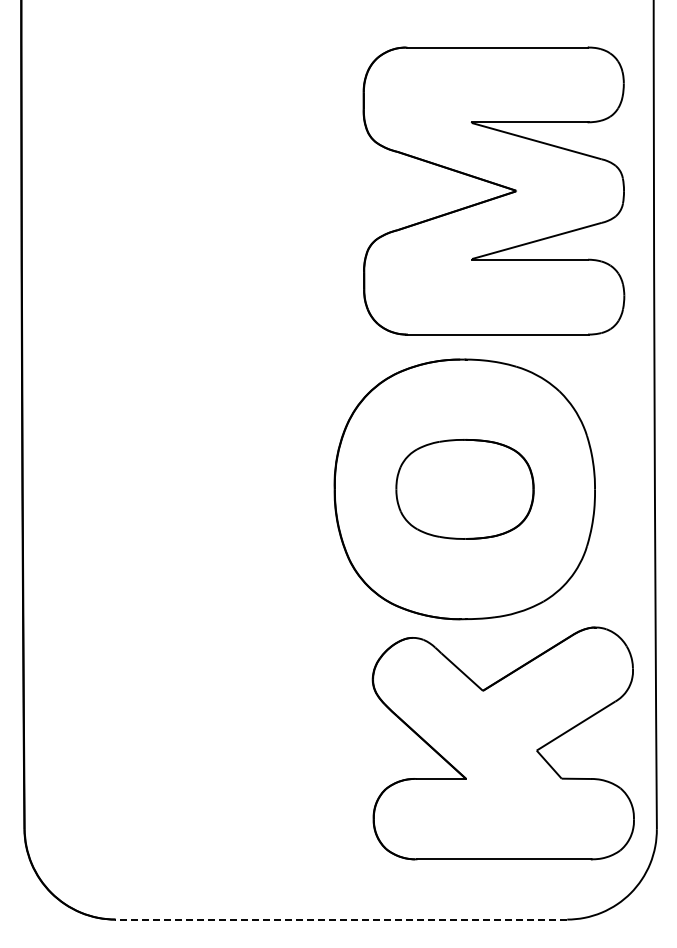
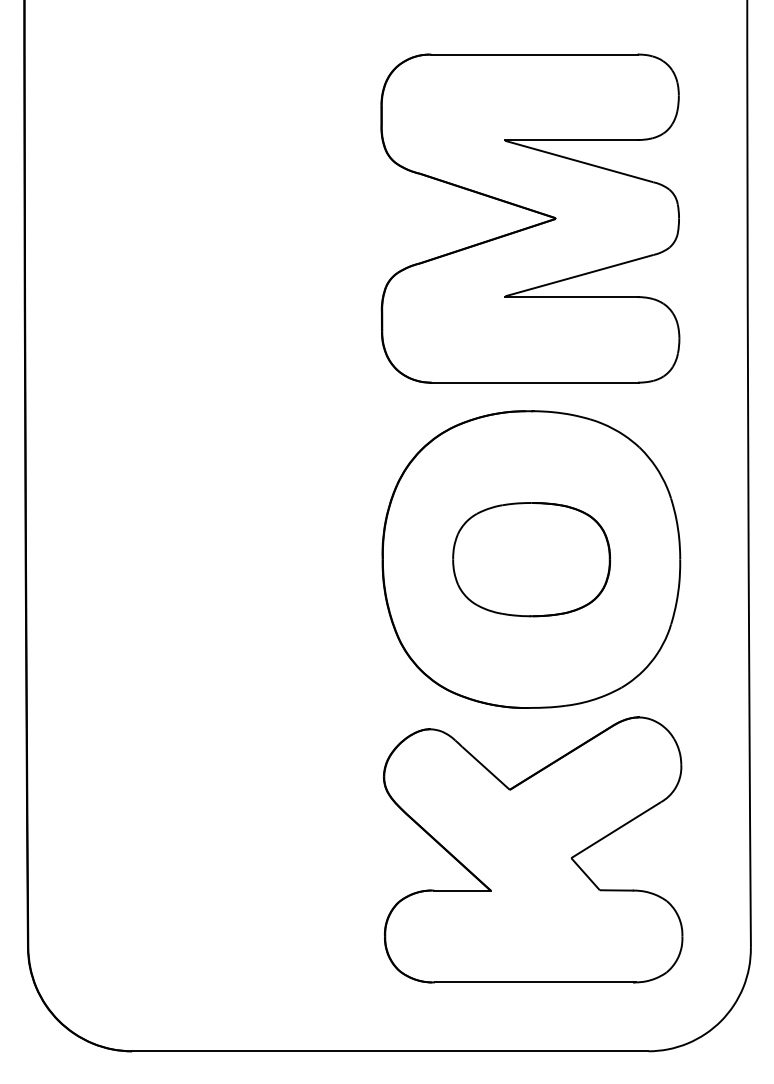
part: (493, 190) -> (529, 217), moved
part: (502, 743) -> (532, 850), moved
line: (341, 919) -> (390, 1051), dashed -> solid

